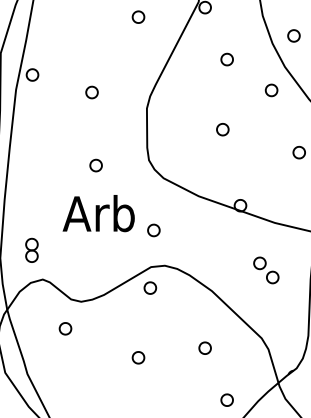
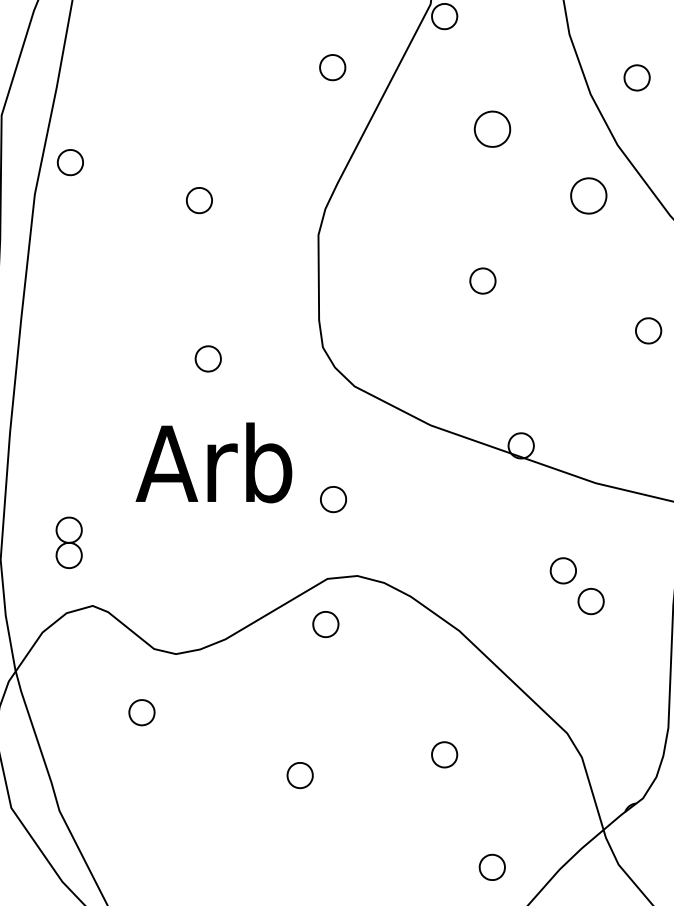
part: (138, 16) -> (332, 66), moved
part: (226, 59) -> (490, 128), size x1.4
part: (271, 90) -> (588, 196), size x1.4

